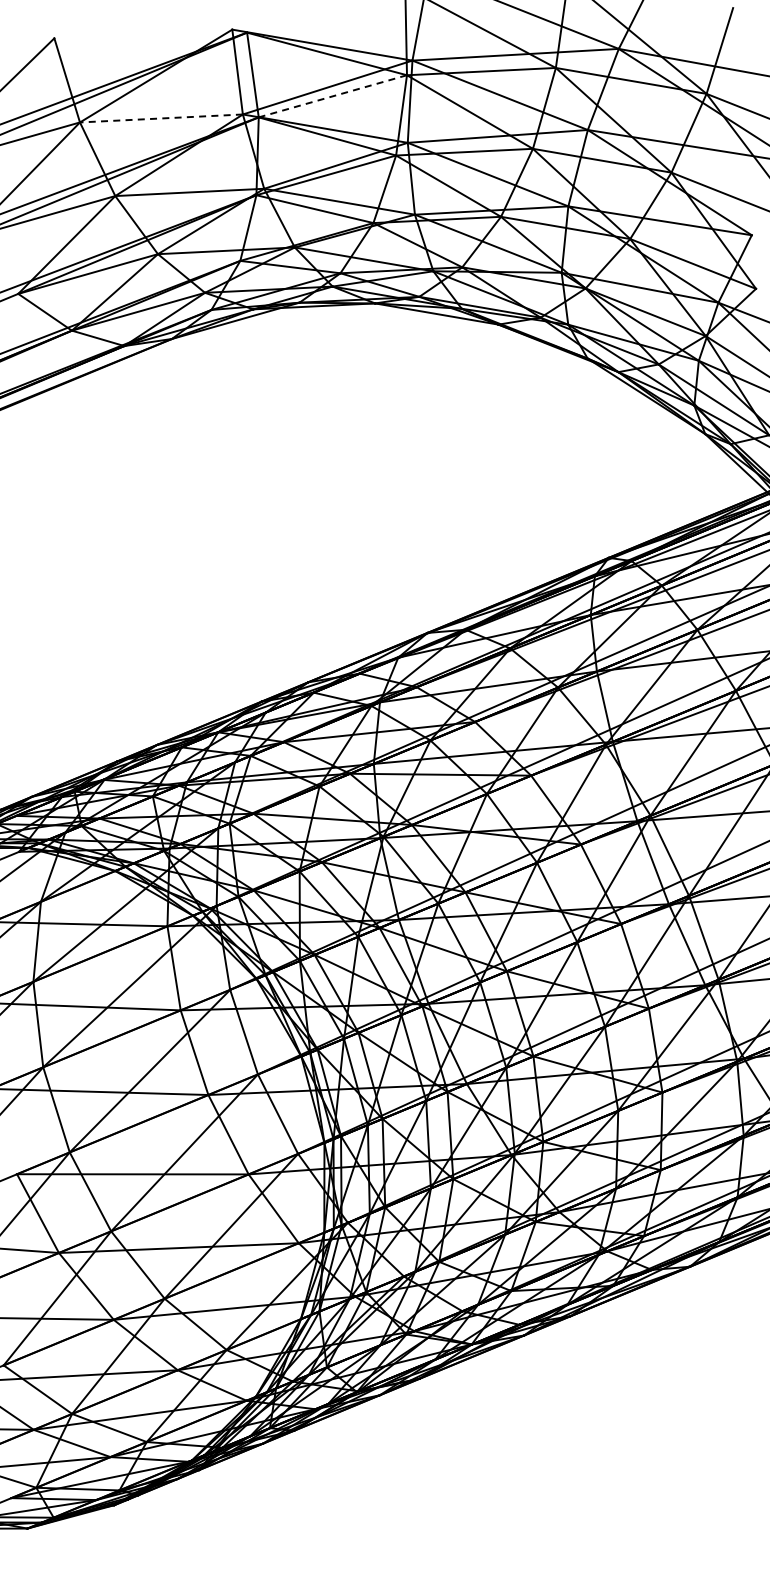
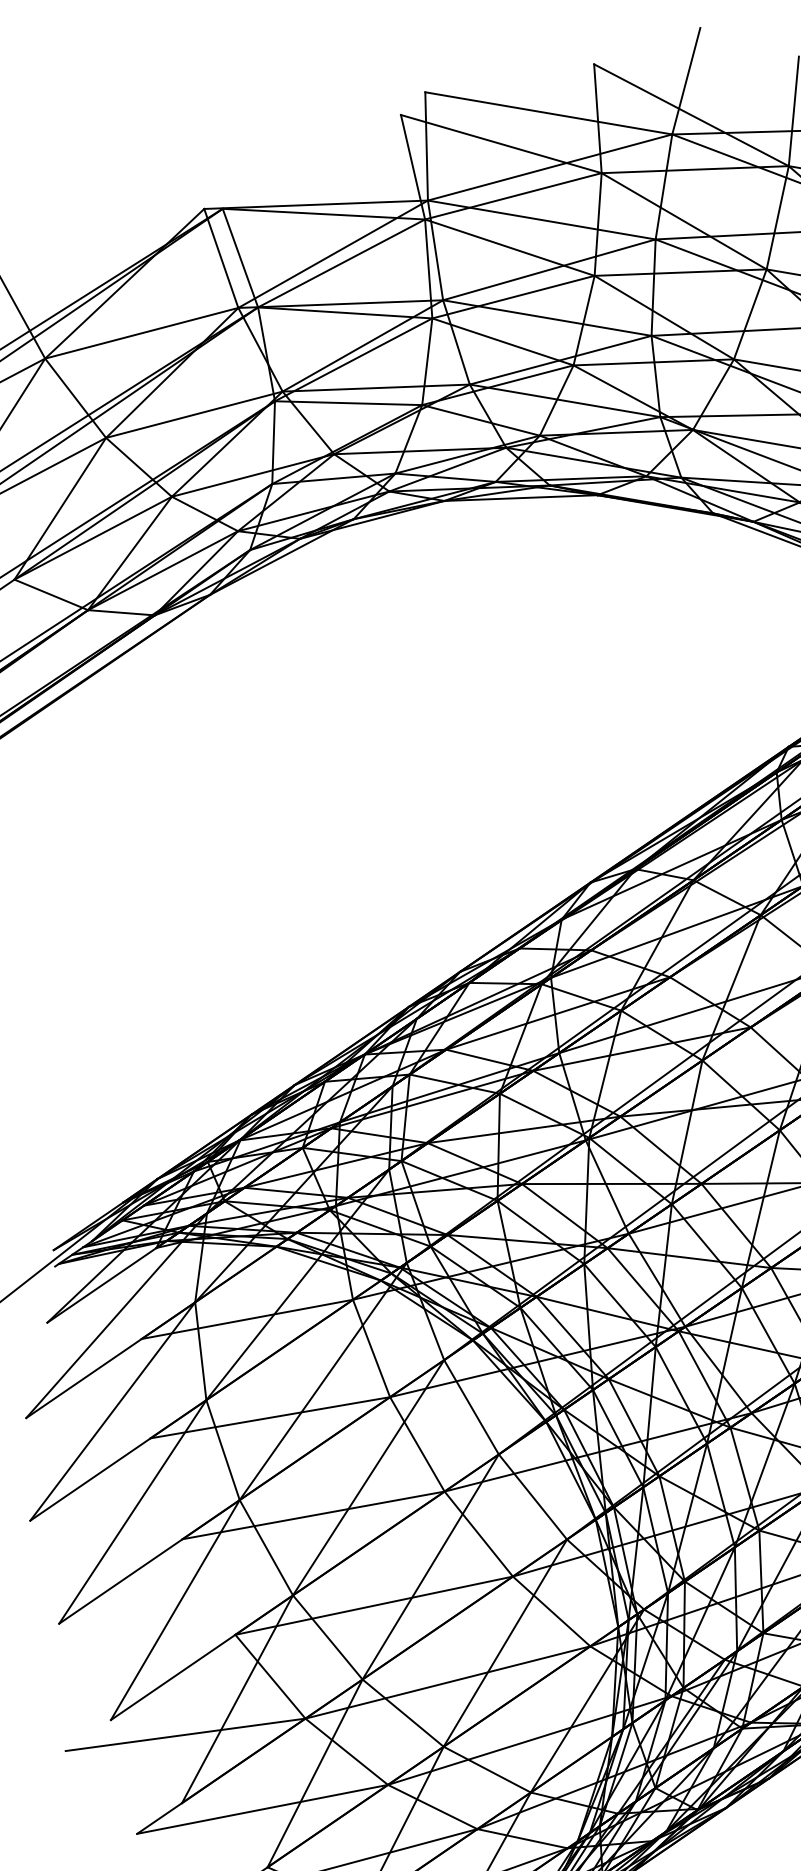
line: (332, 96) -> (341, 263), dashed -> solid
line: (161, 118) -> (141, 333), dashed -> solid

